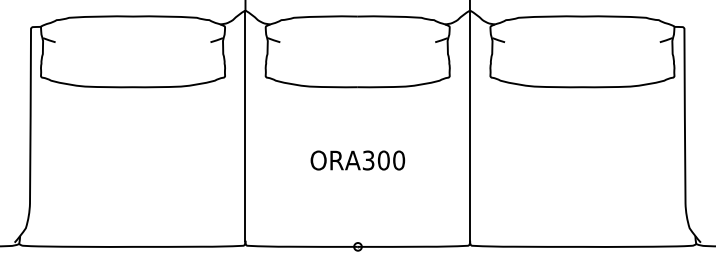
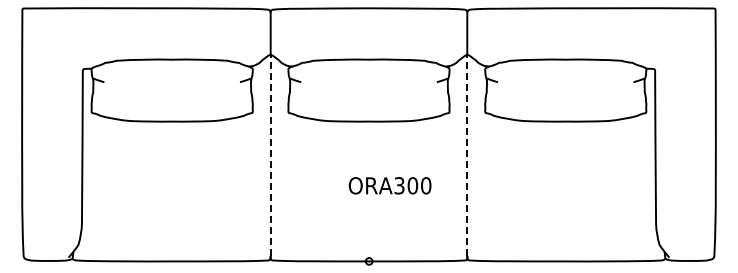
line: (245, 125) -> (270, 155), solid -> dashed
line: (470, 125) -> (467, 155), solid -> dashed
text: (357, 160) -> (389, 185), moved

